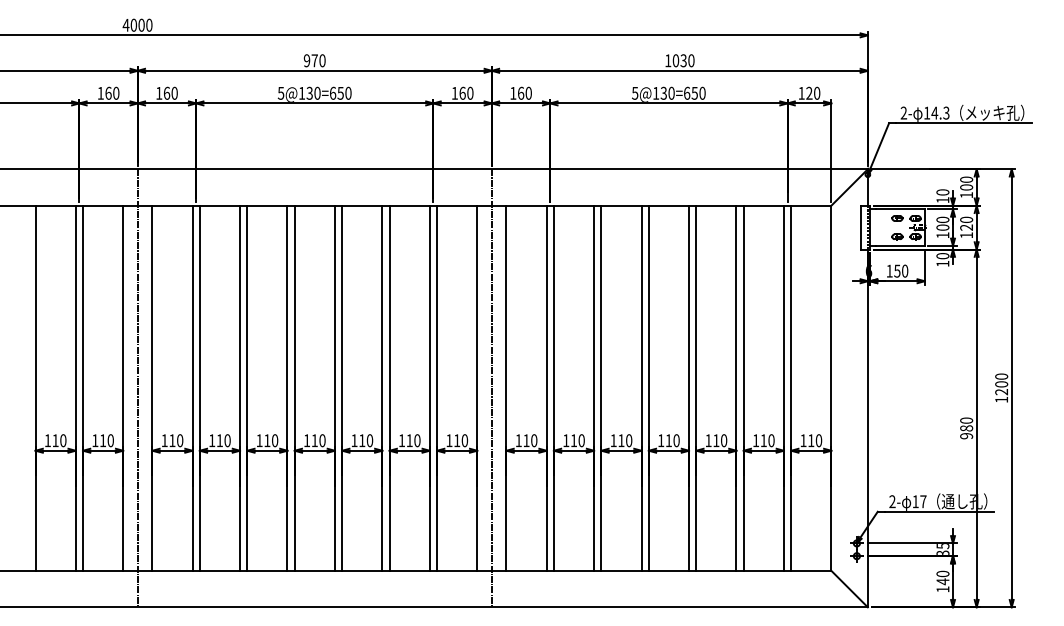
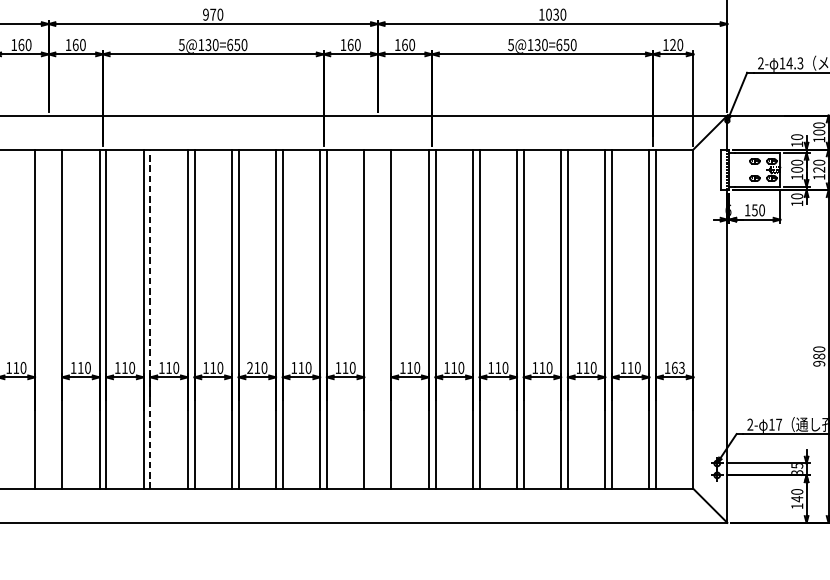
line: (137, 388) -> (48, 319), removed
line: (247, 388) -> (150, 319), solid -> dashed
line: (491, 388) -> (377, 319), removed
text: (354, 440) -> (250, 367), 110 -> 210
text: (815, 440) -> (678, 367), 110 -> 163

